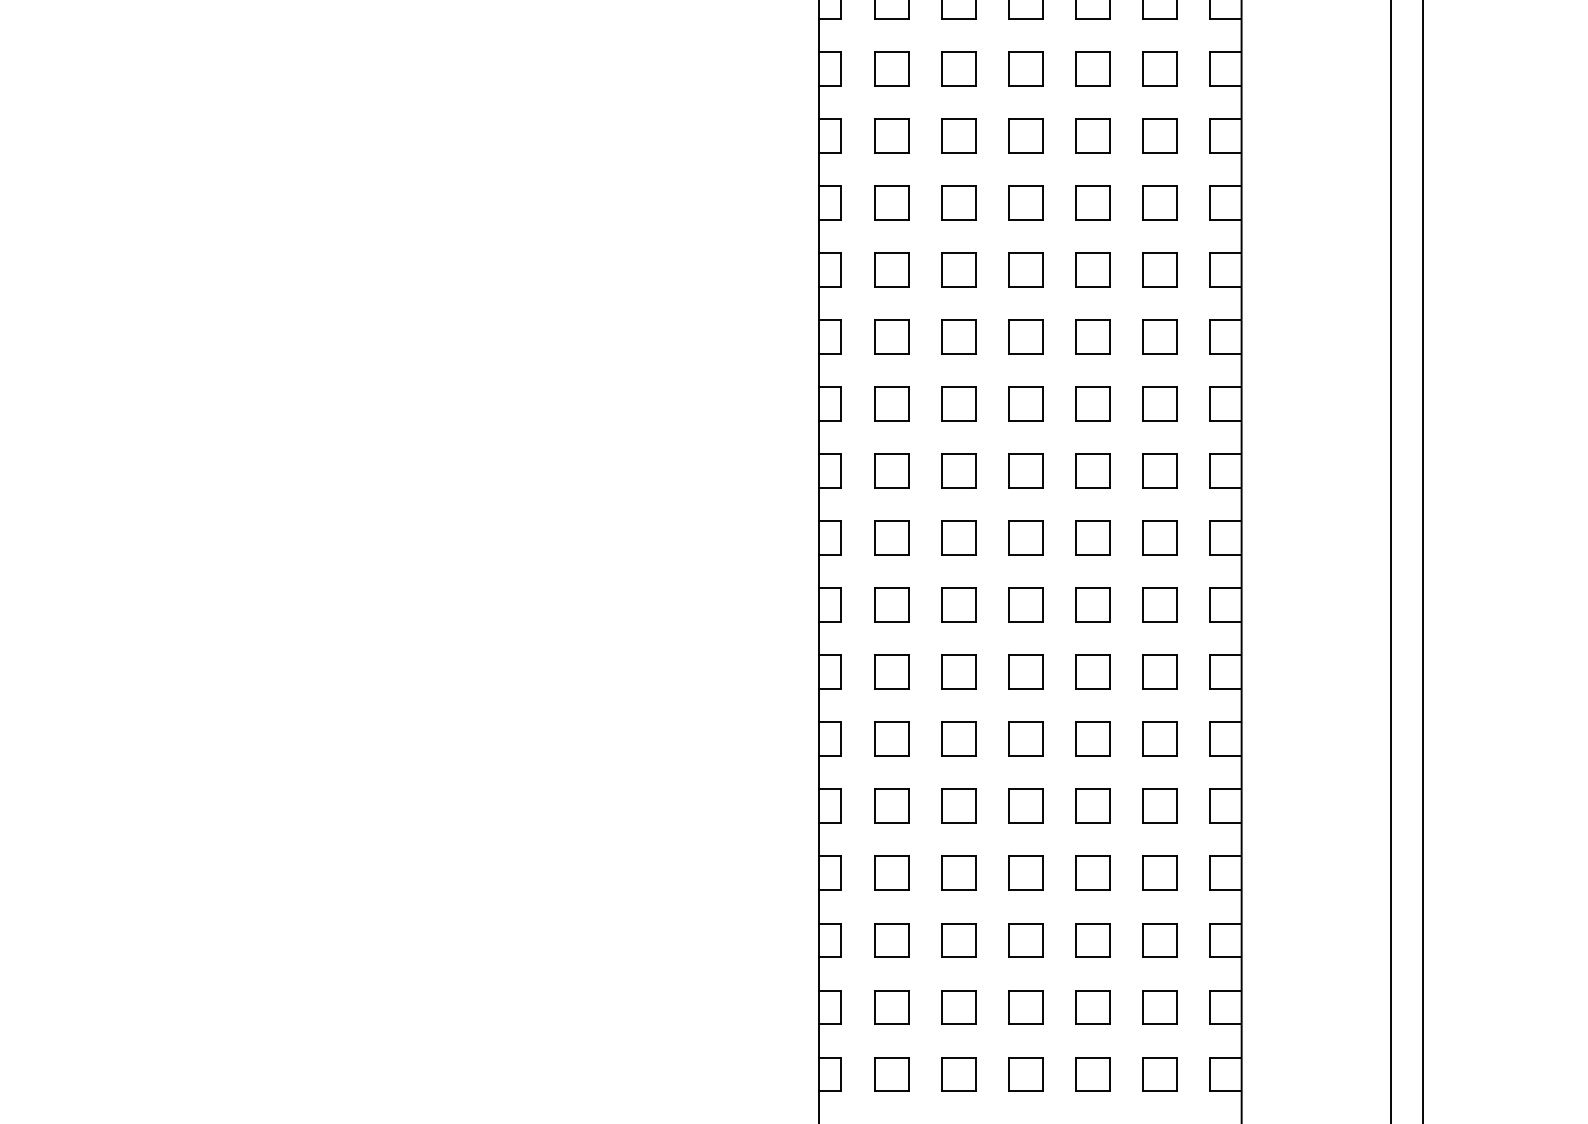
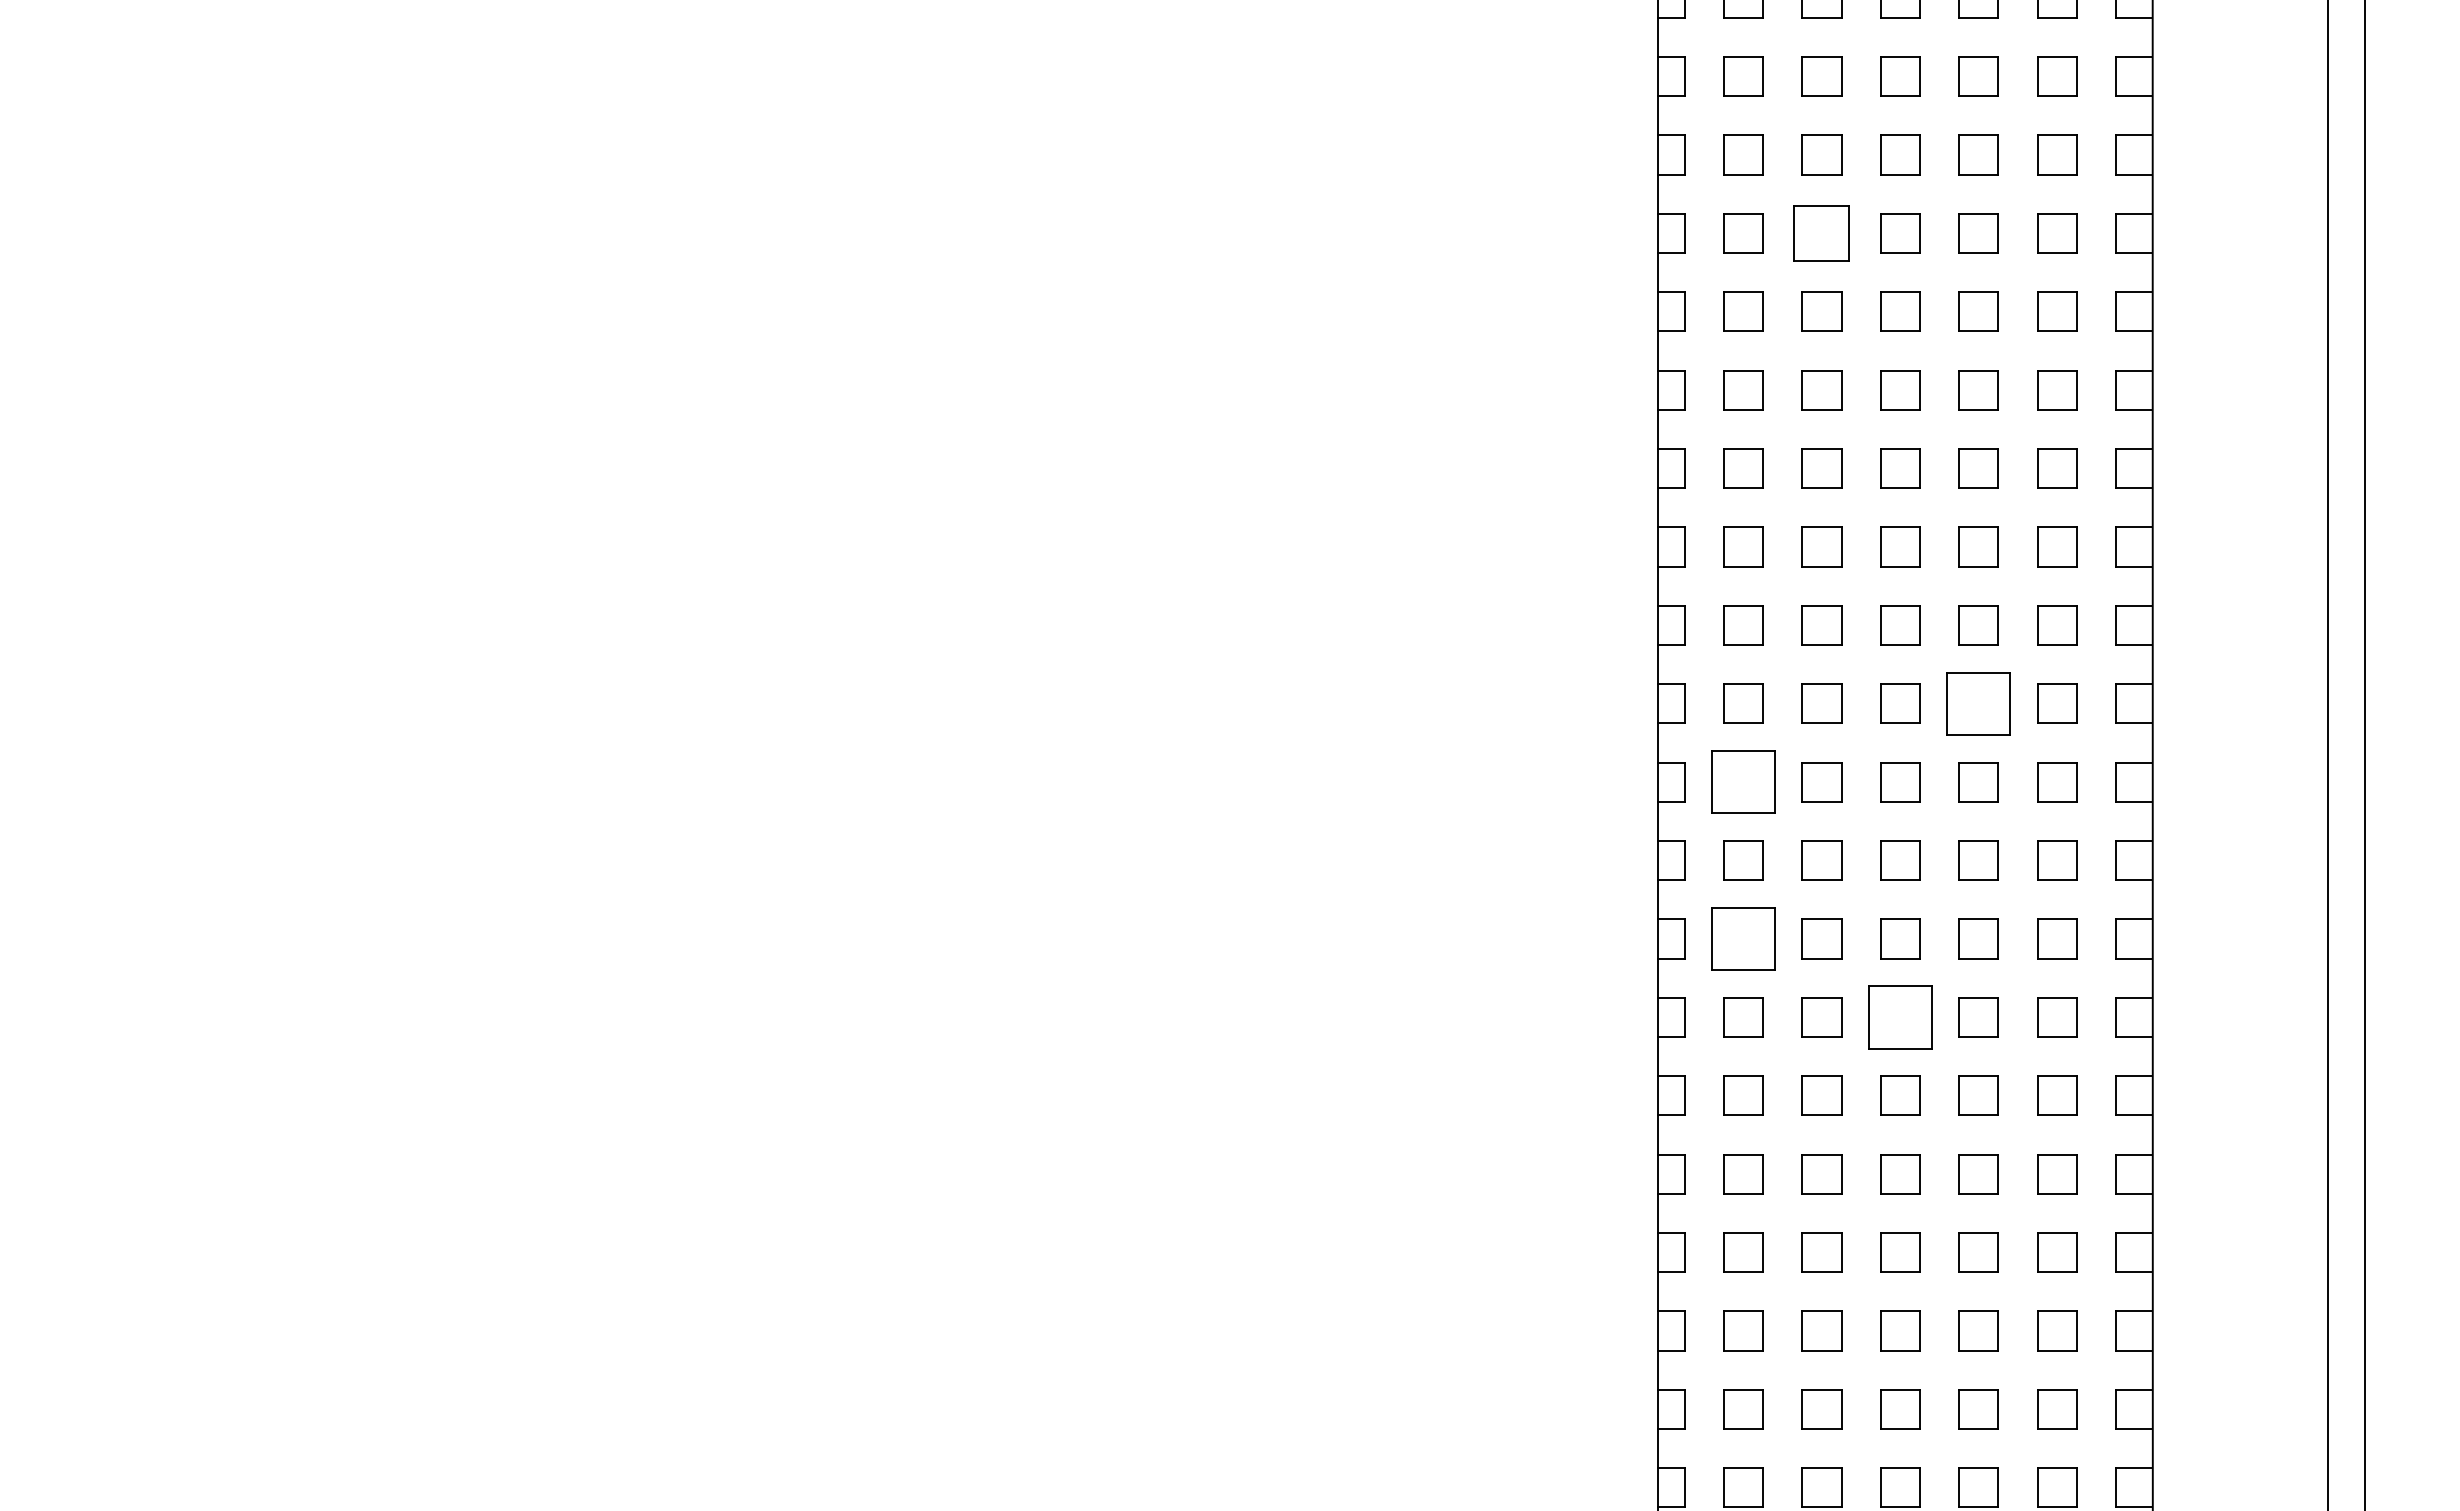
part: (958, 135) -> (1821, 233), size x1.4
part: (1092, 537) -> (1978, 703), size x1.6
part: (891, 605) -> (1743, 782), size x1.6
part: (891, 738) -> (1743, 938), size x1.6
part: (1025, 806) -> (1900, 1017), size x1.6

